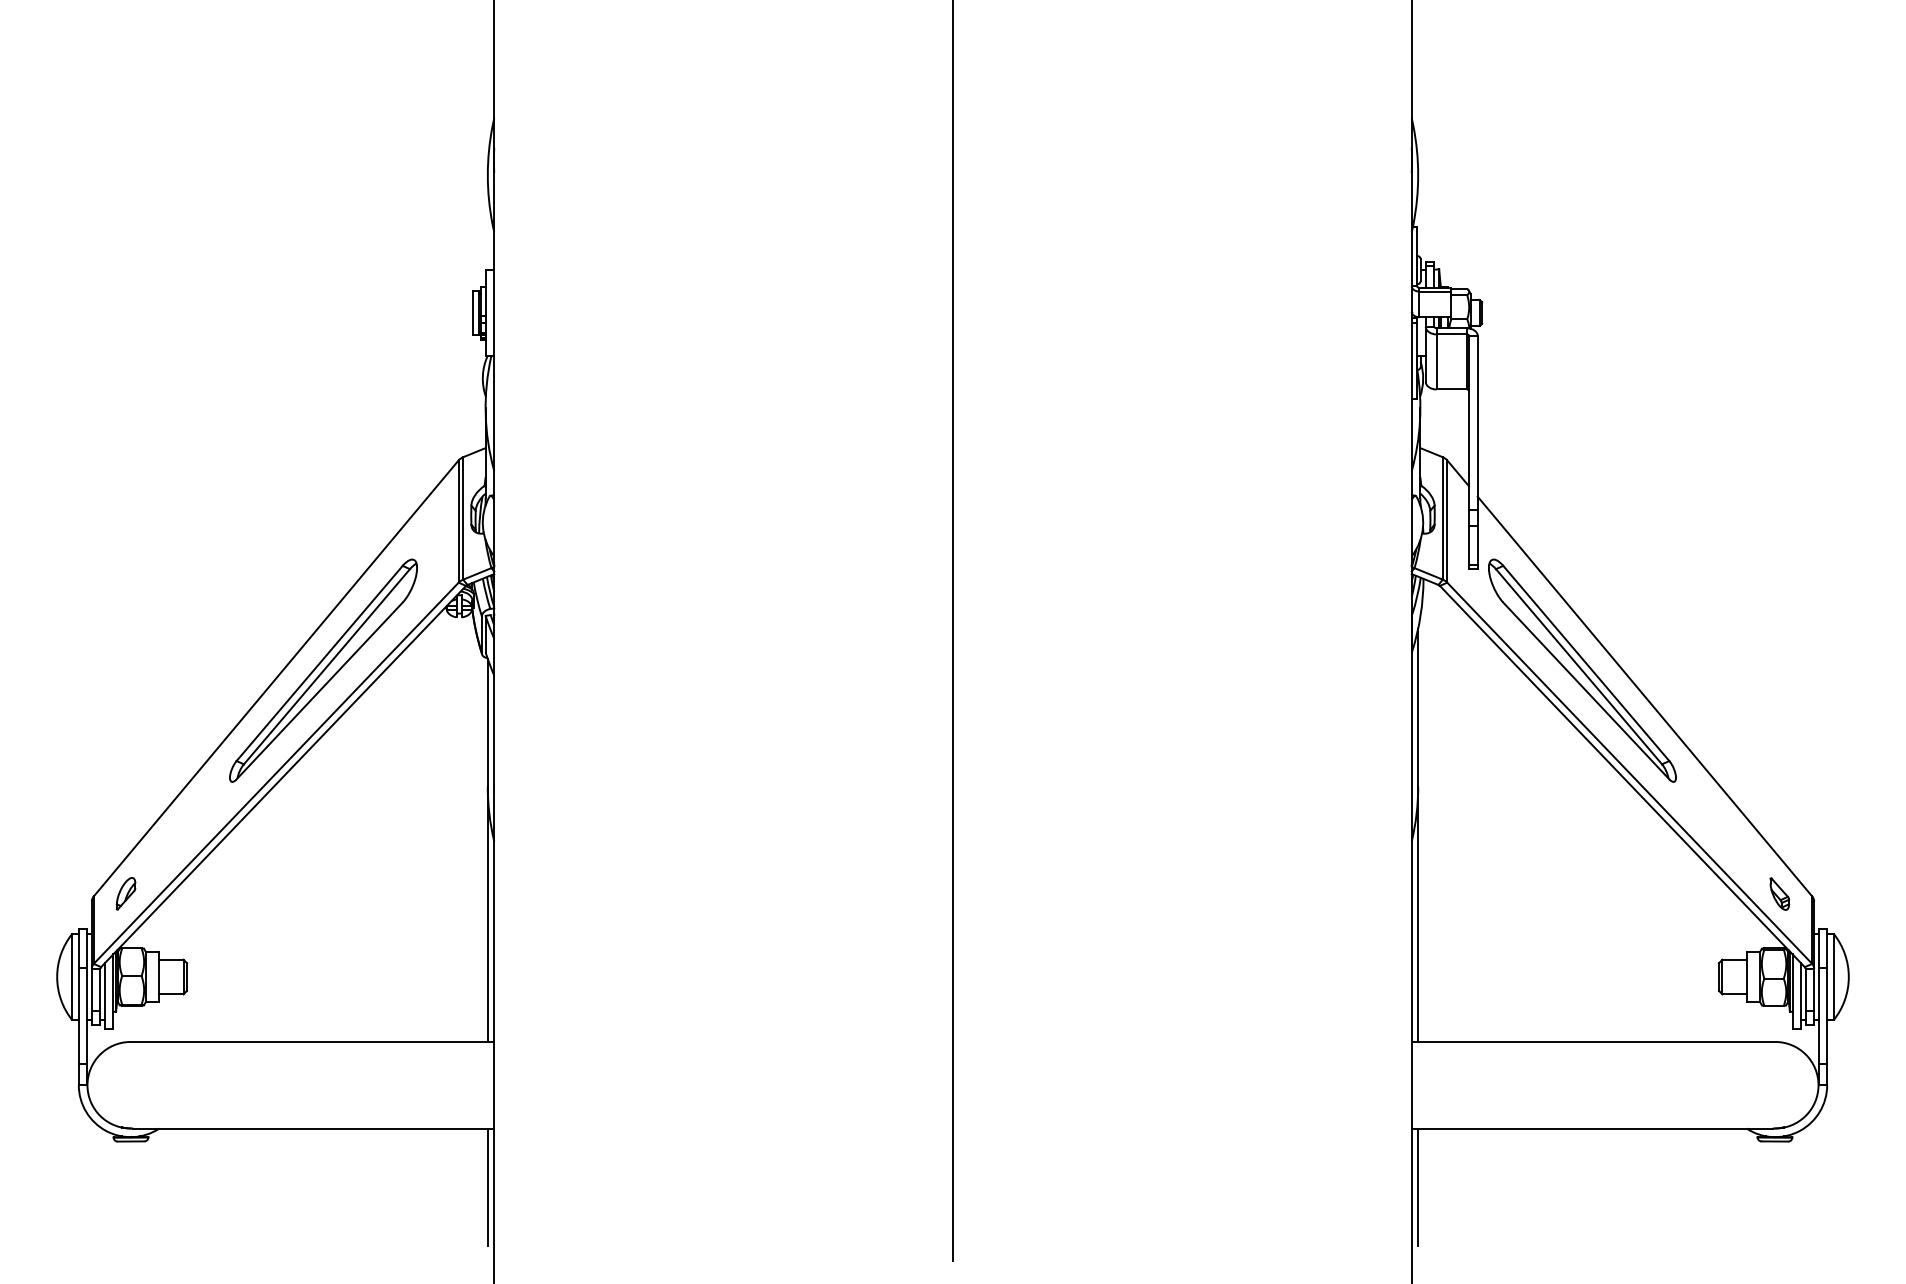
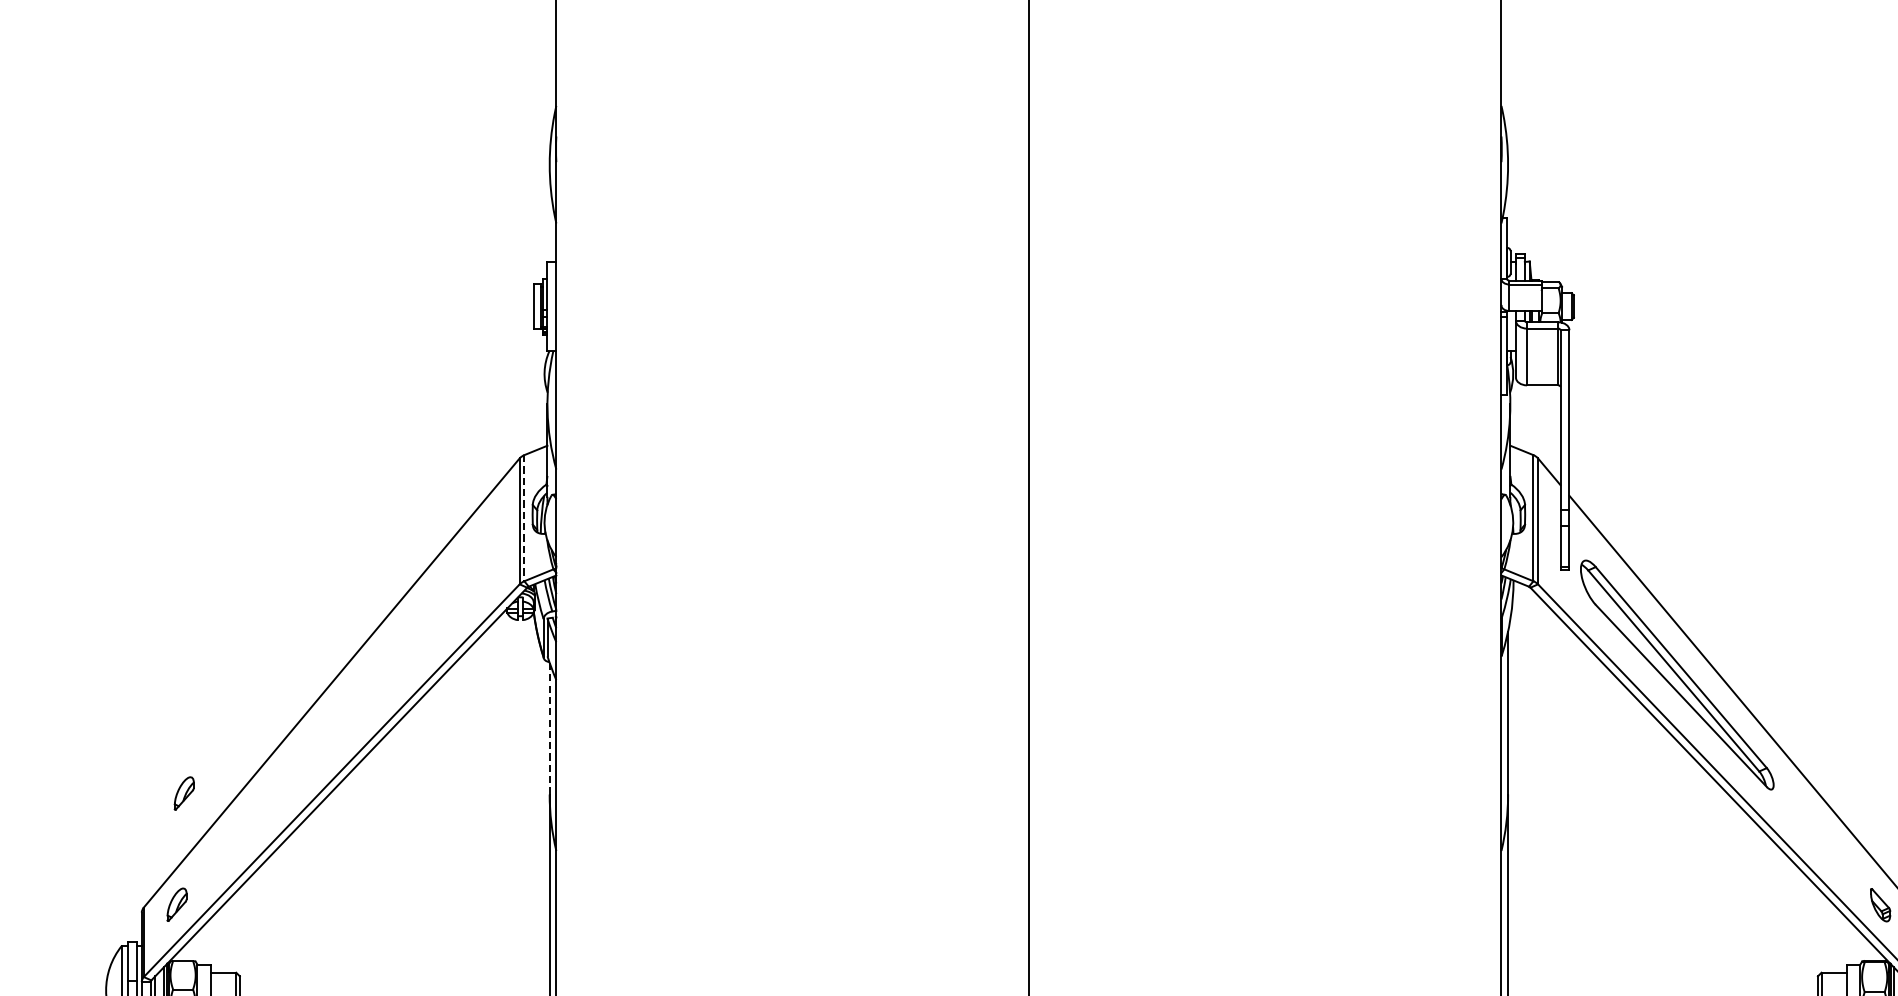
line: (463, 518) -> (524, 518), solid -> dashed
part: (323, 670) -> (380, 674), removed
line: (487, 722) -> (549, 728), solid -> dashed
part: (132, 785) -> (183, 793), added

